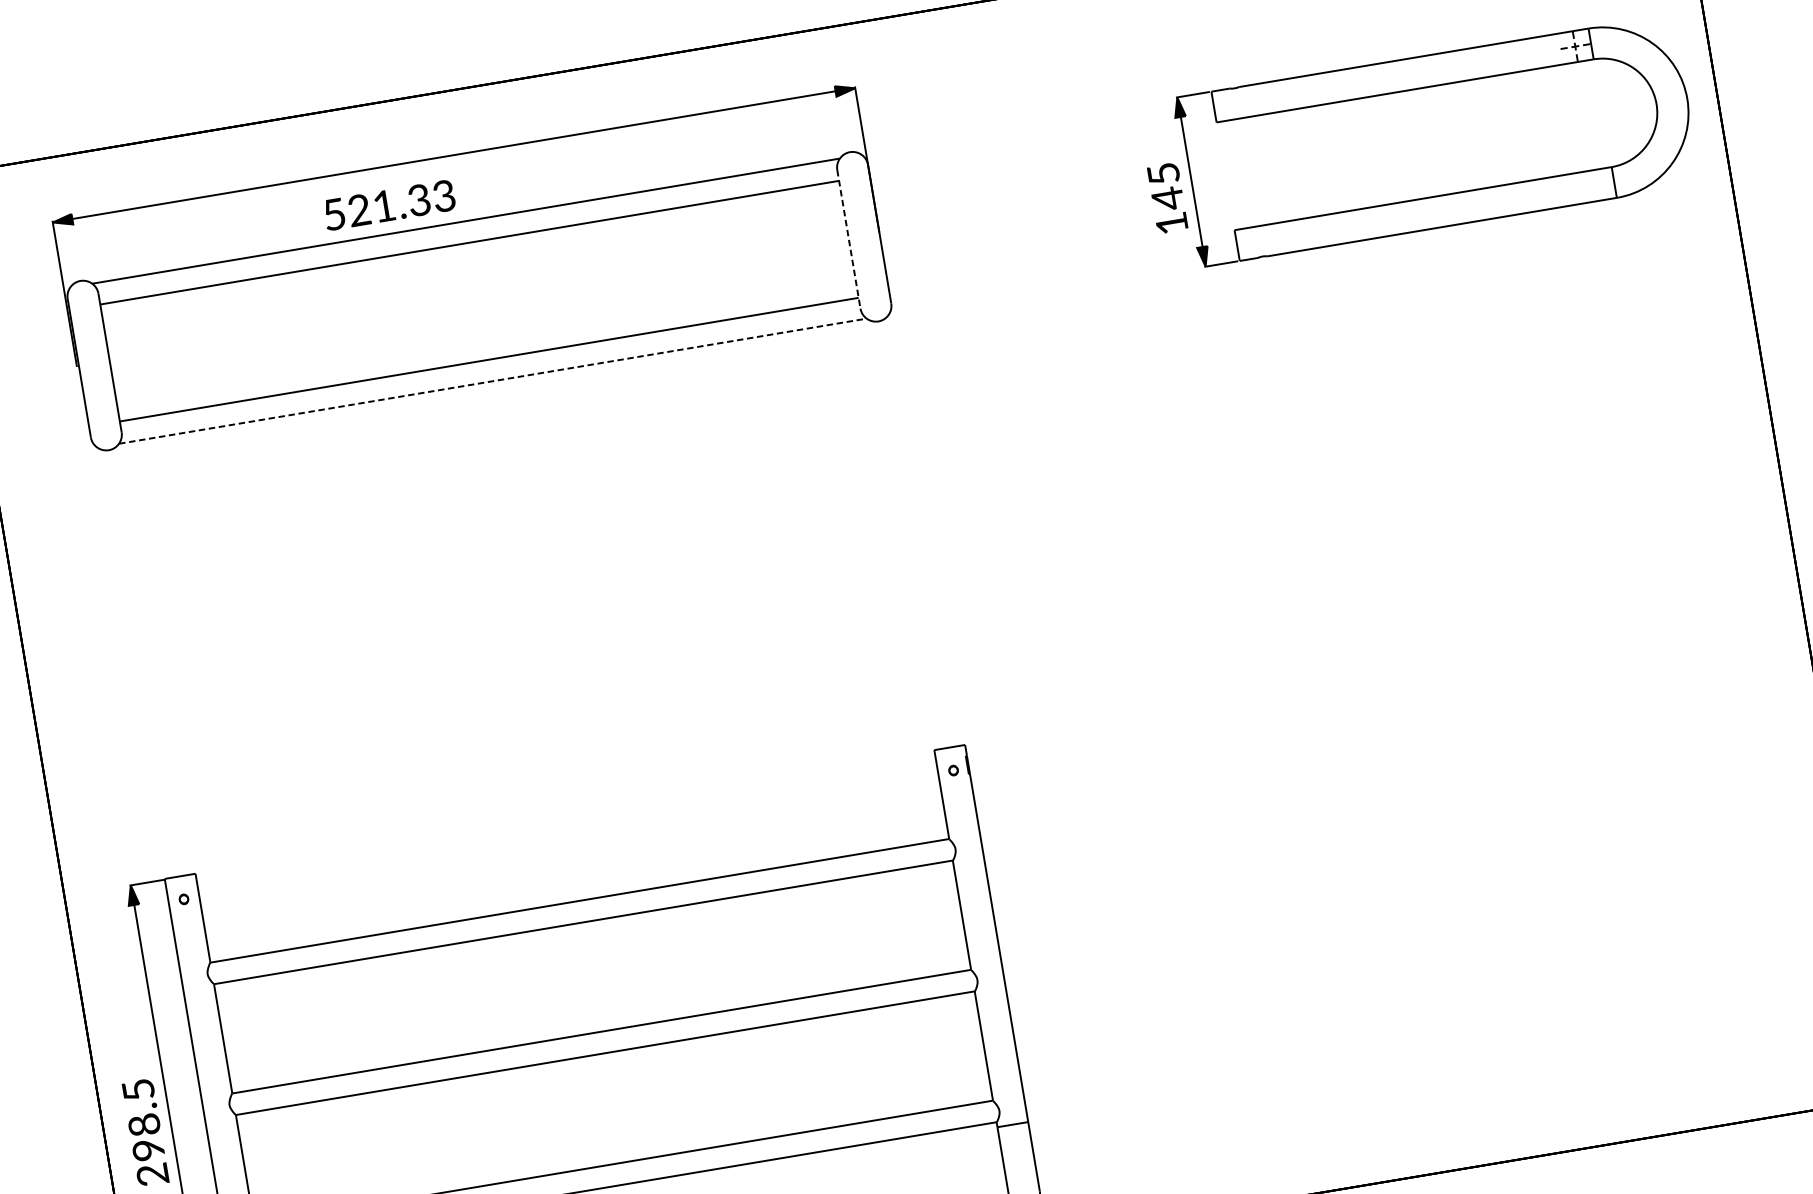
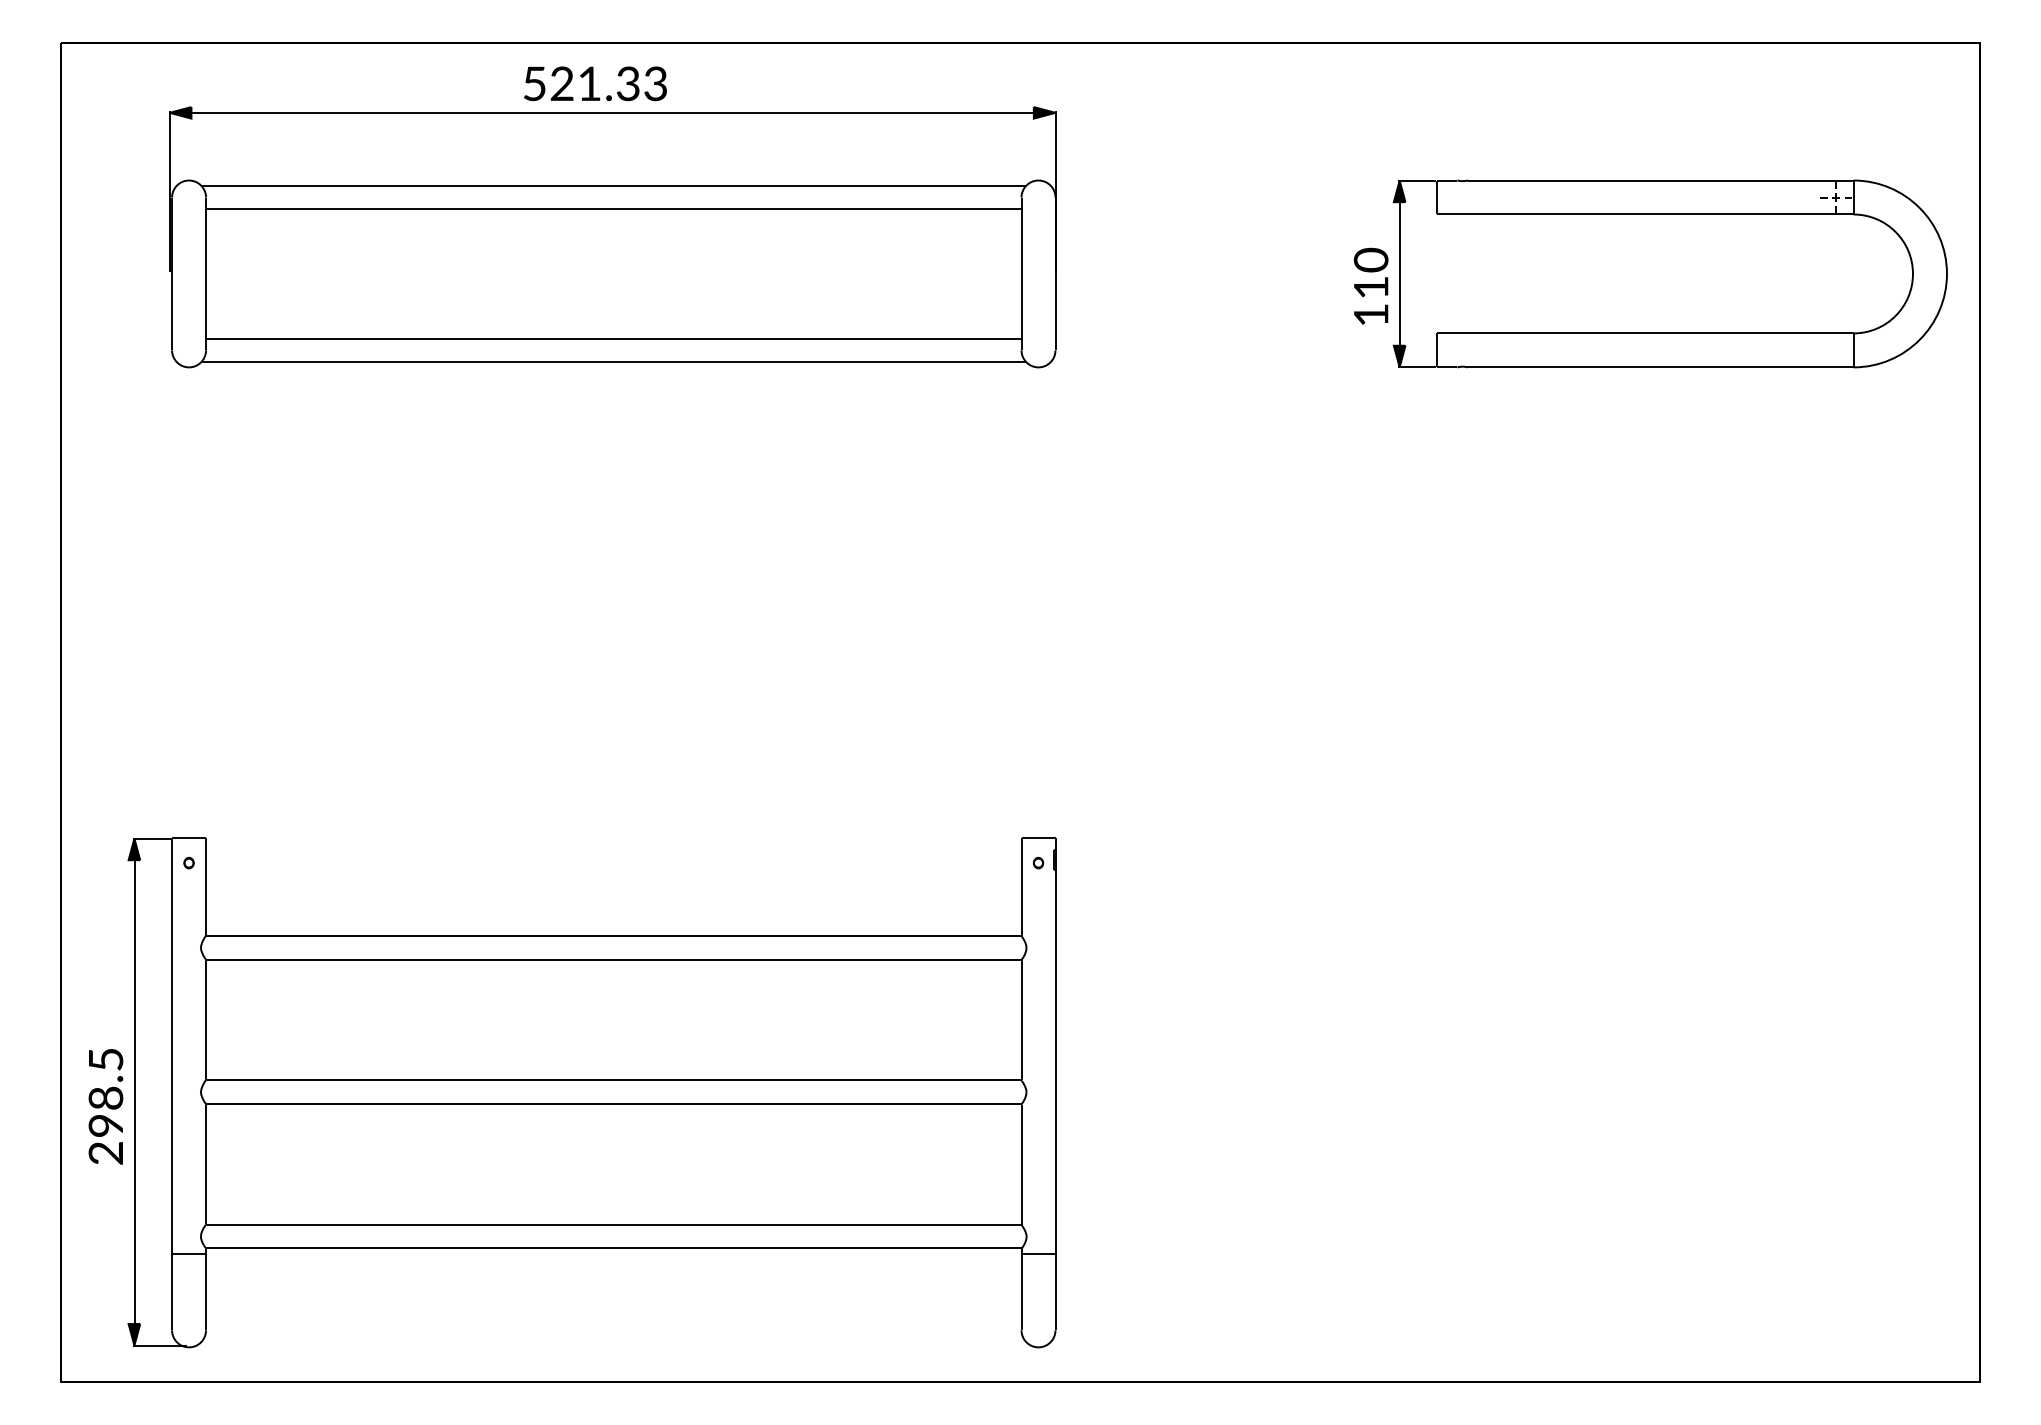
text: (1164, 186) -> (1370, 273), 145 -> 110
text: (389, 204) -> (595, 83), moved
line: (848, 239) -> (1021, 274), dashed -> solid
line: (492, 381) -> (613, 362), dashed -> solid

